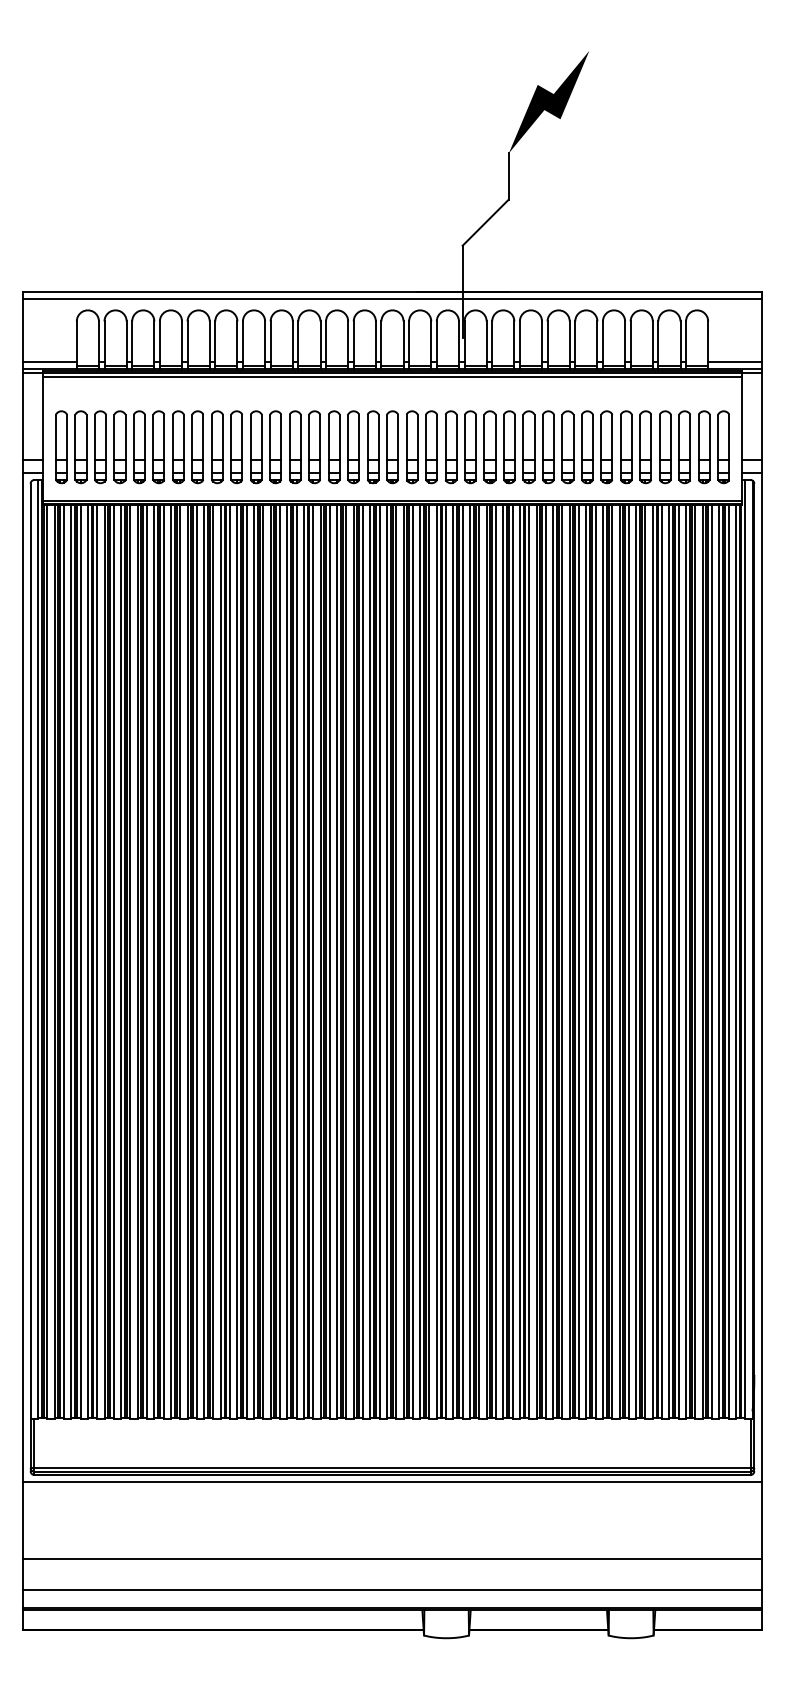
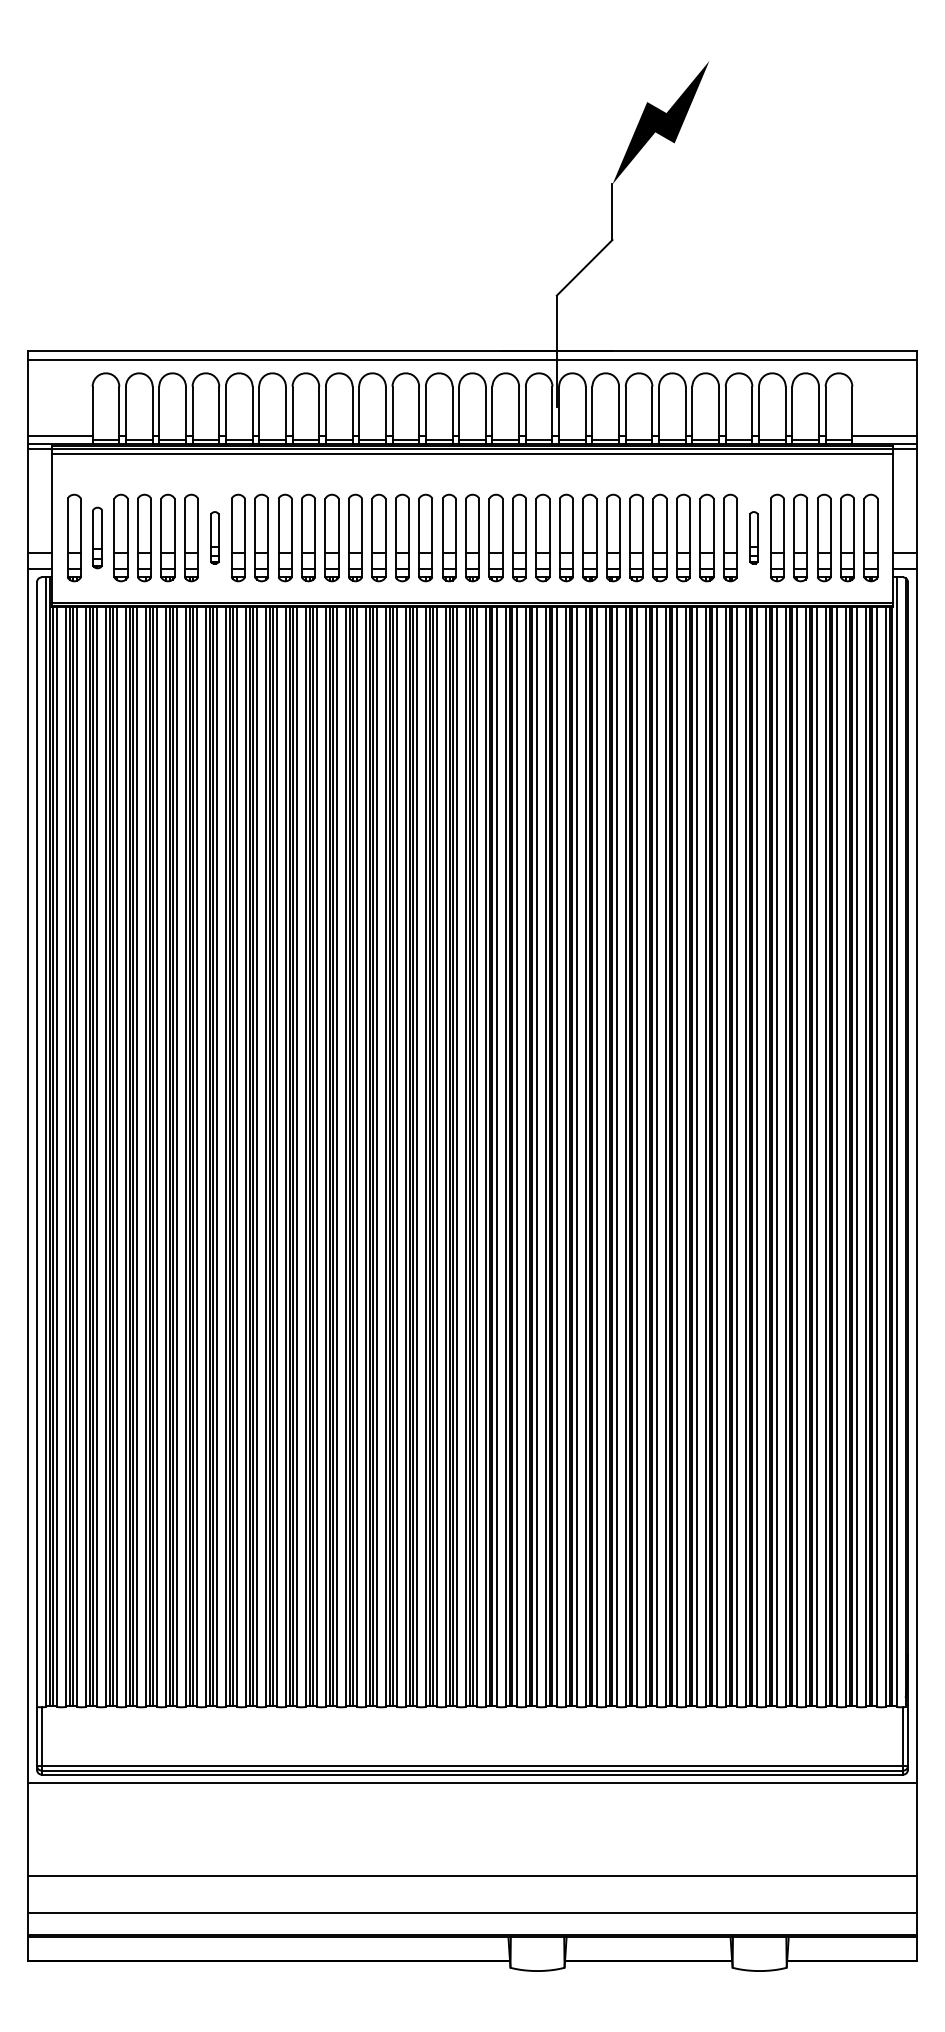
part: (80, 446) -> (97, 537), size x0.7
part: (178, 446) -> (214, 537), size x0.6
part: (626, 446) -> (753, 537), size x0.6

